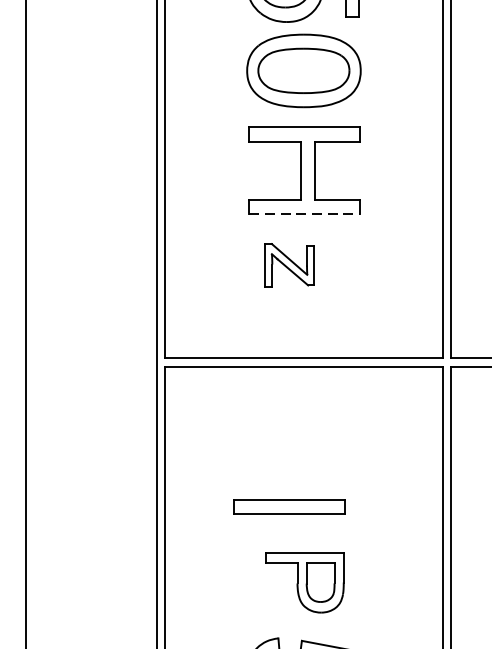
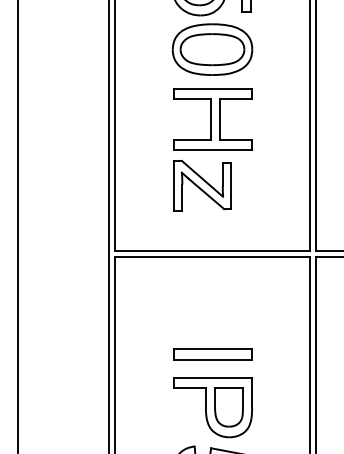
line: (305, 215) -> (213, 150), dashed -> solid
part: (289, 265) -> (202, 185), size x1.67
part: (288, 506) -> (212, 354), moved
part: (303, 582) -> (212, 407), size x1.43

